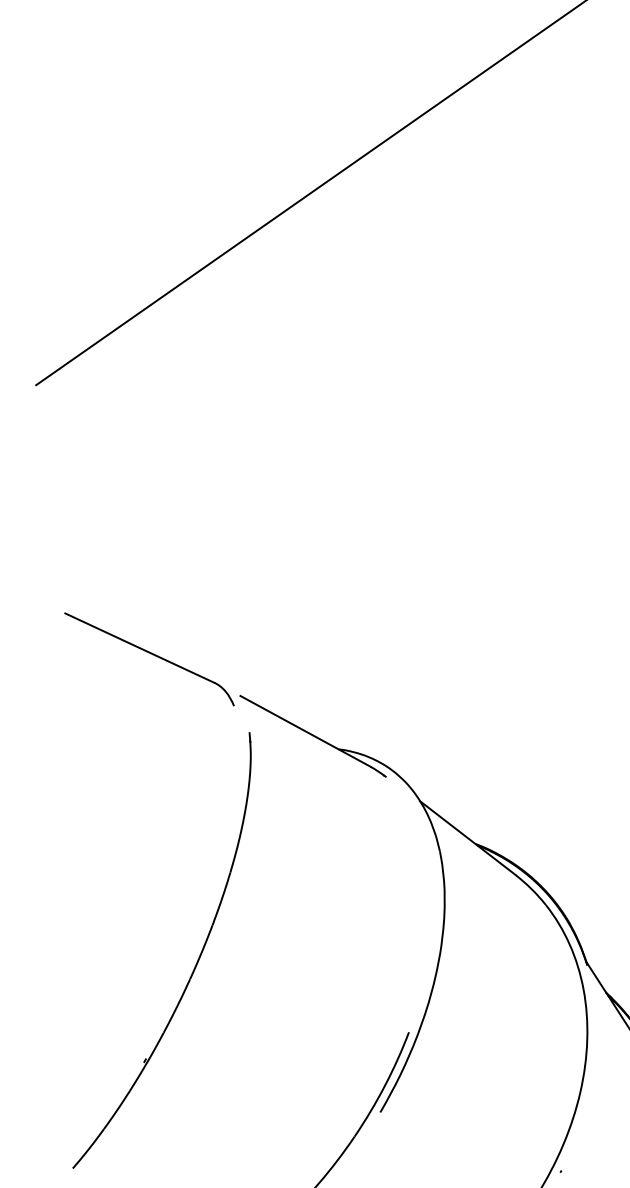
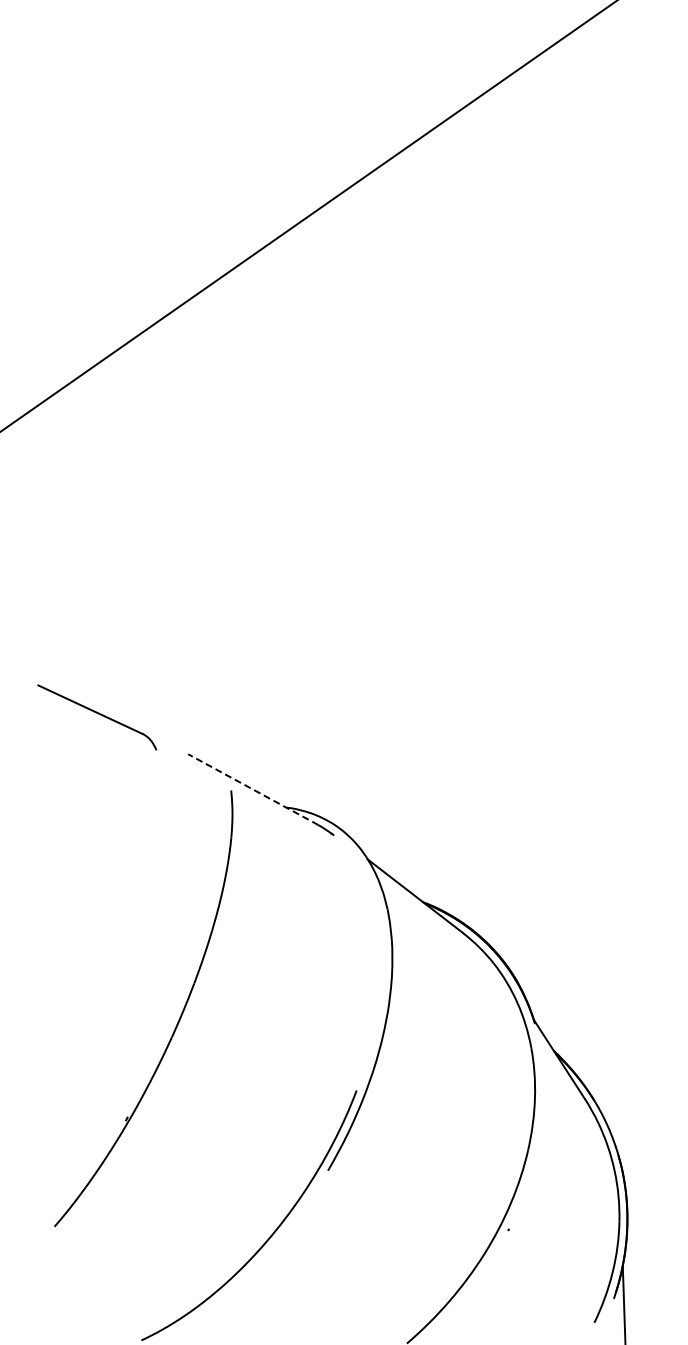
part: (149, 659) -> (97, 717), size x0.7
line: (304, 731) -> (252, 789), solid -> dashed
part: (195, 963) -> (177, 1021), moved

